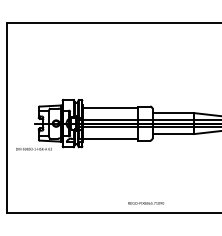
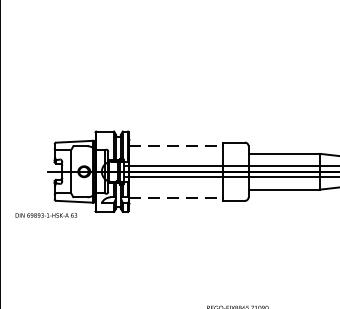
line: (110, 108) -> (176, 145), solid -> dashed
line: (110, 138) -> (176, 197), solid -> dashed

